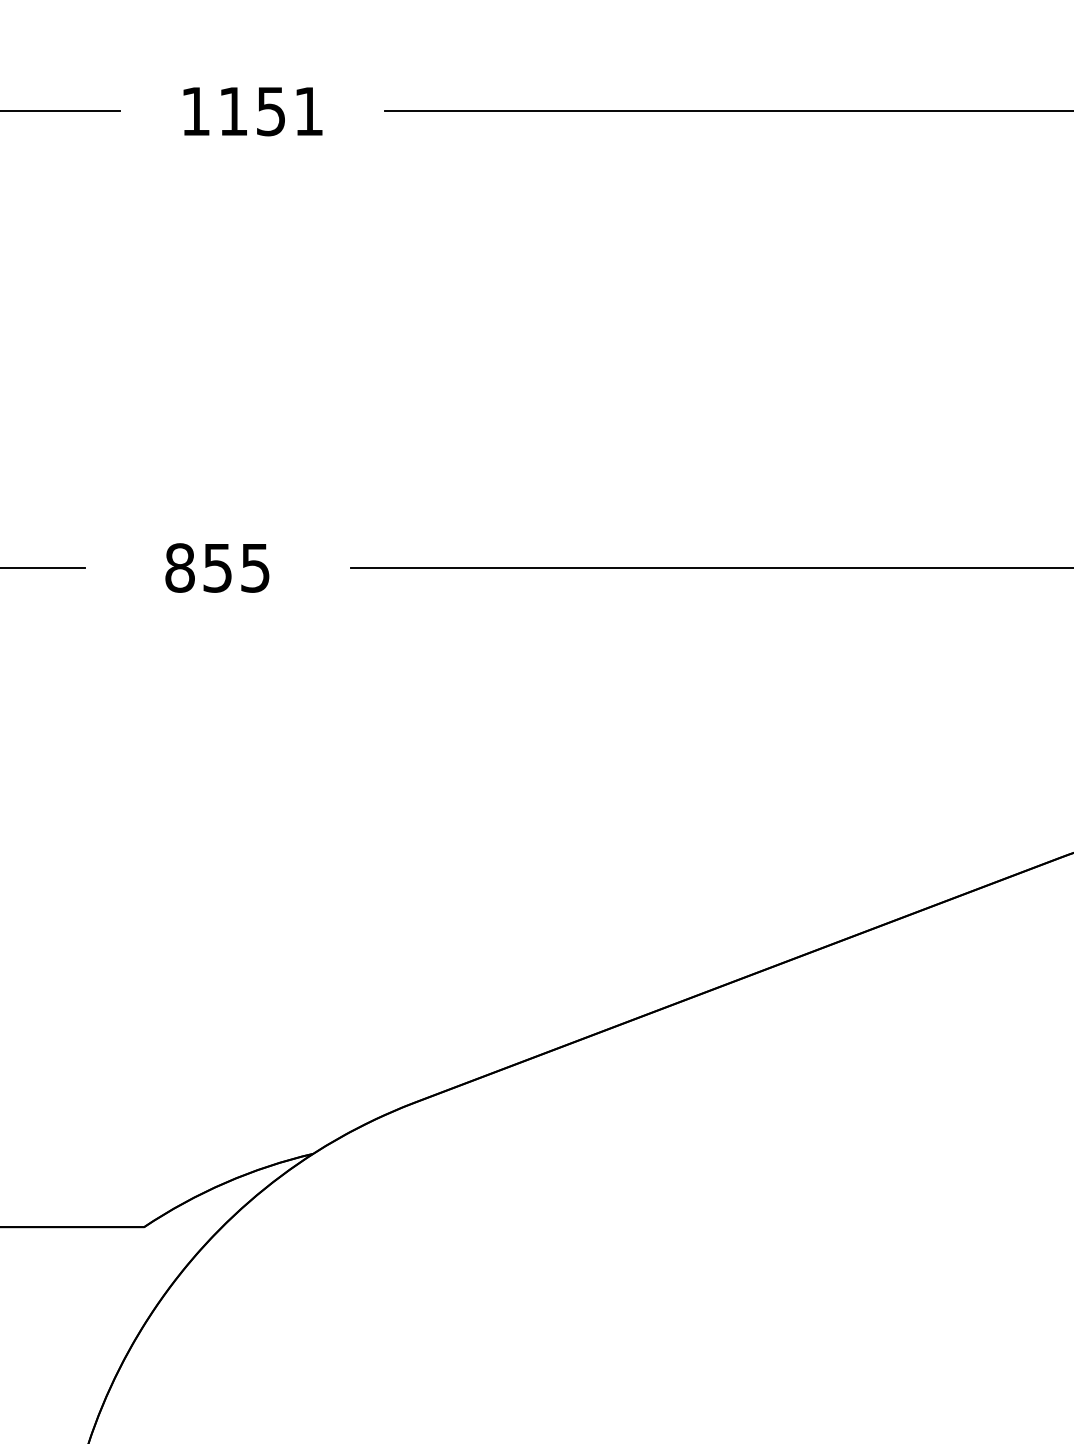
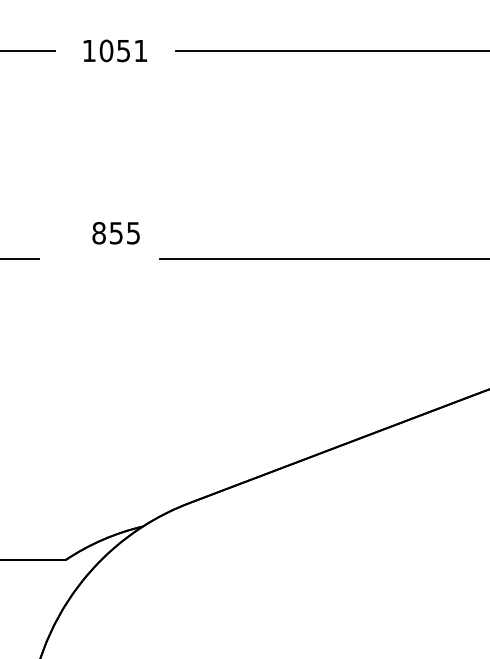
text: (233, 110) -> (106, 50), 1151 -> 1051
text: (215, 568) -> (115, 233), moved

